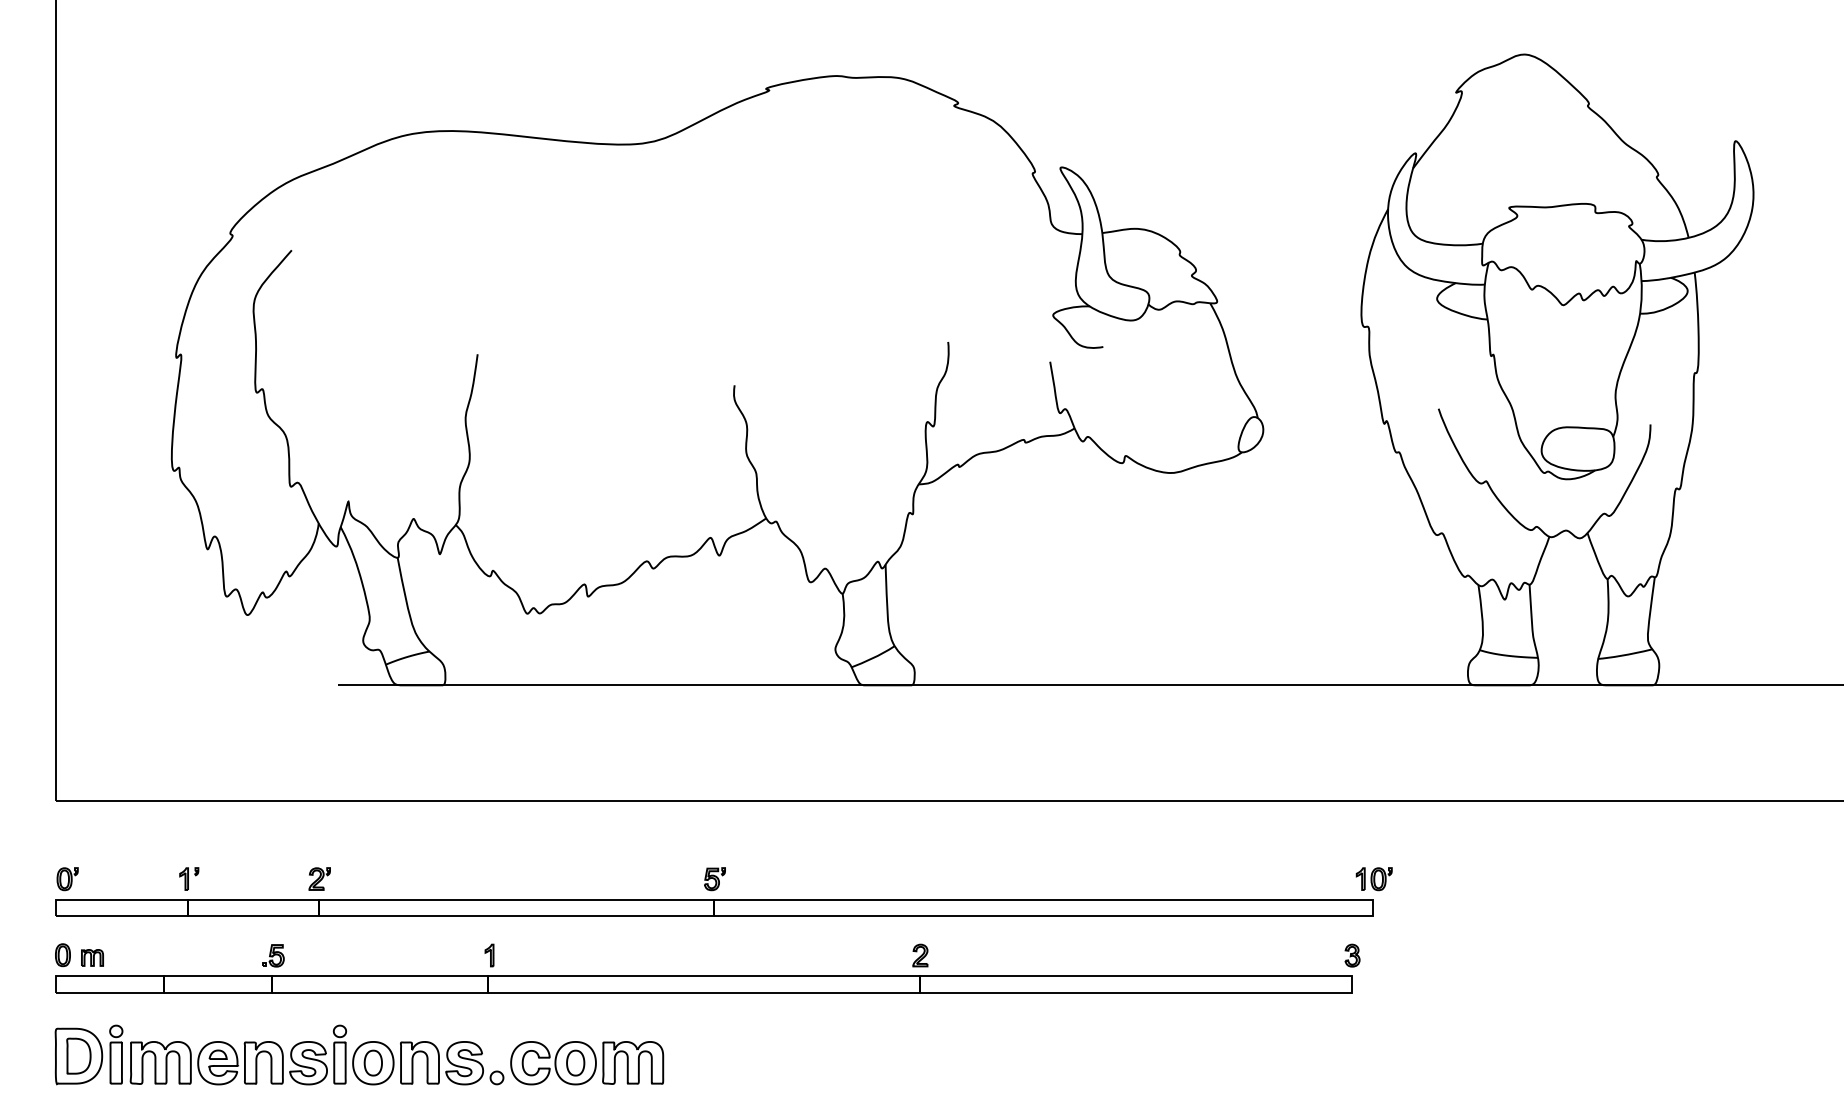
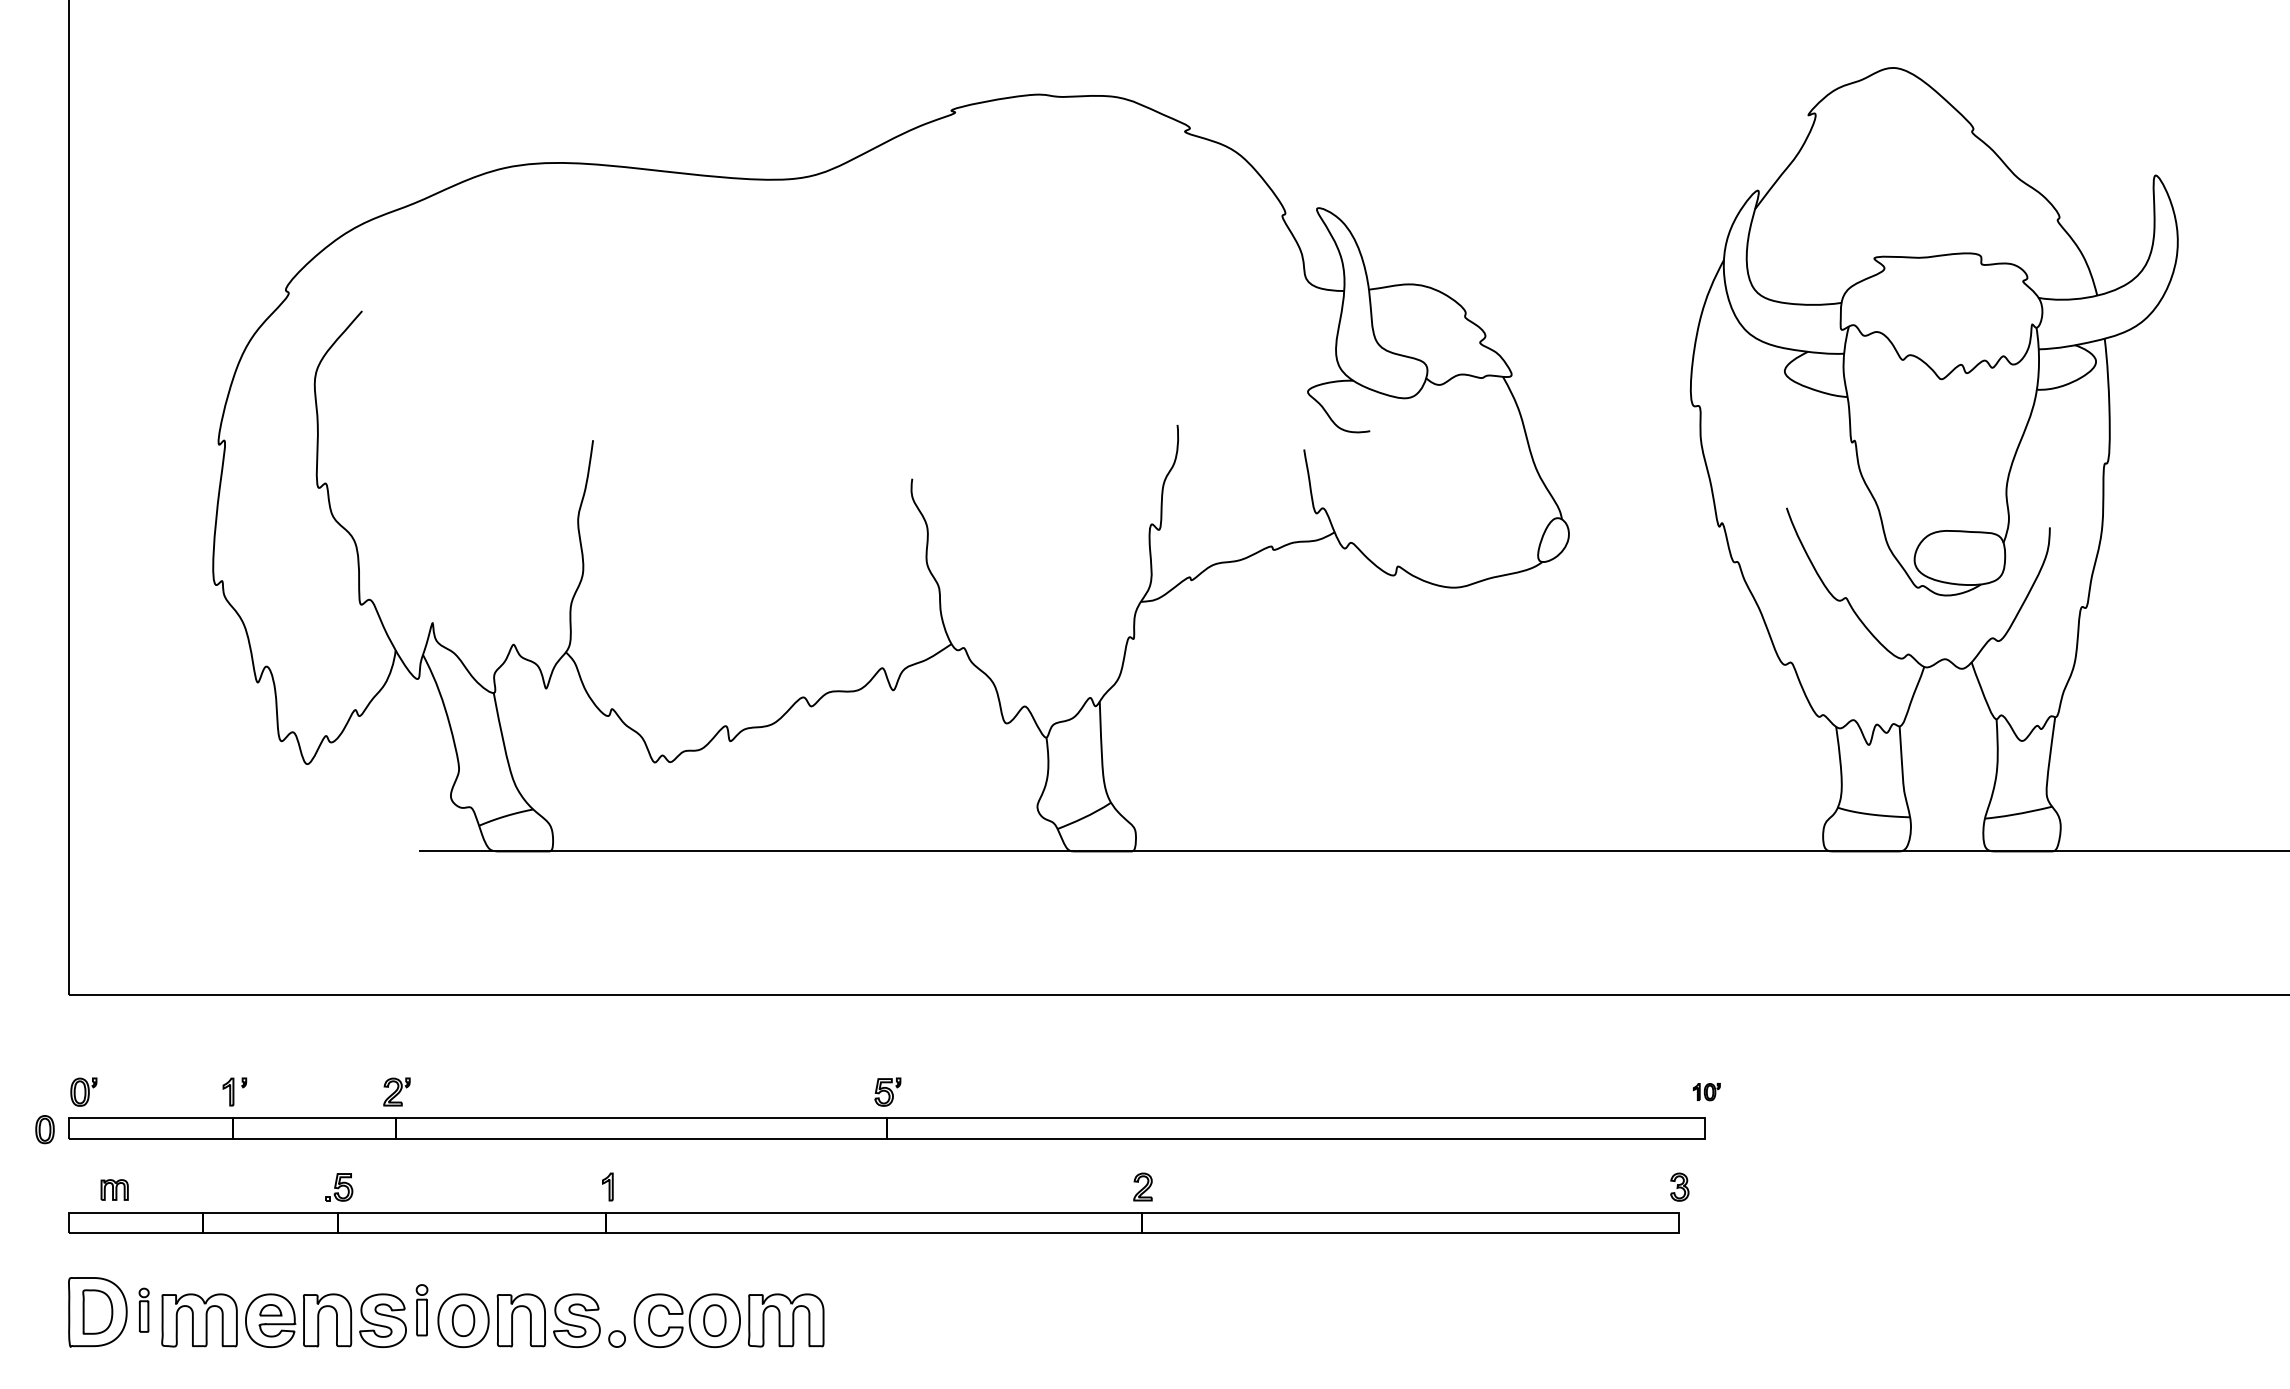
part: (1374, 878) -> (1706, 1091), size x0.6
part: (62, 955) -> (44, 1129), moved
part: (115, 1054) -> (143, 1310), size x0.6
part: (339, 1054) -> (421, 1310), size x0.7

